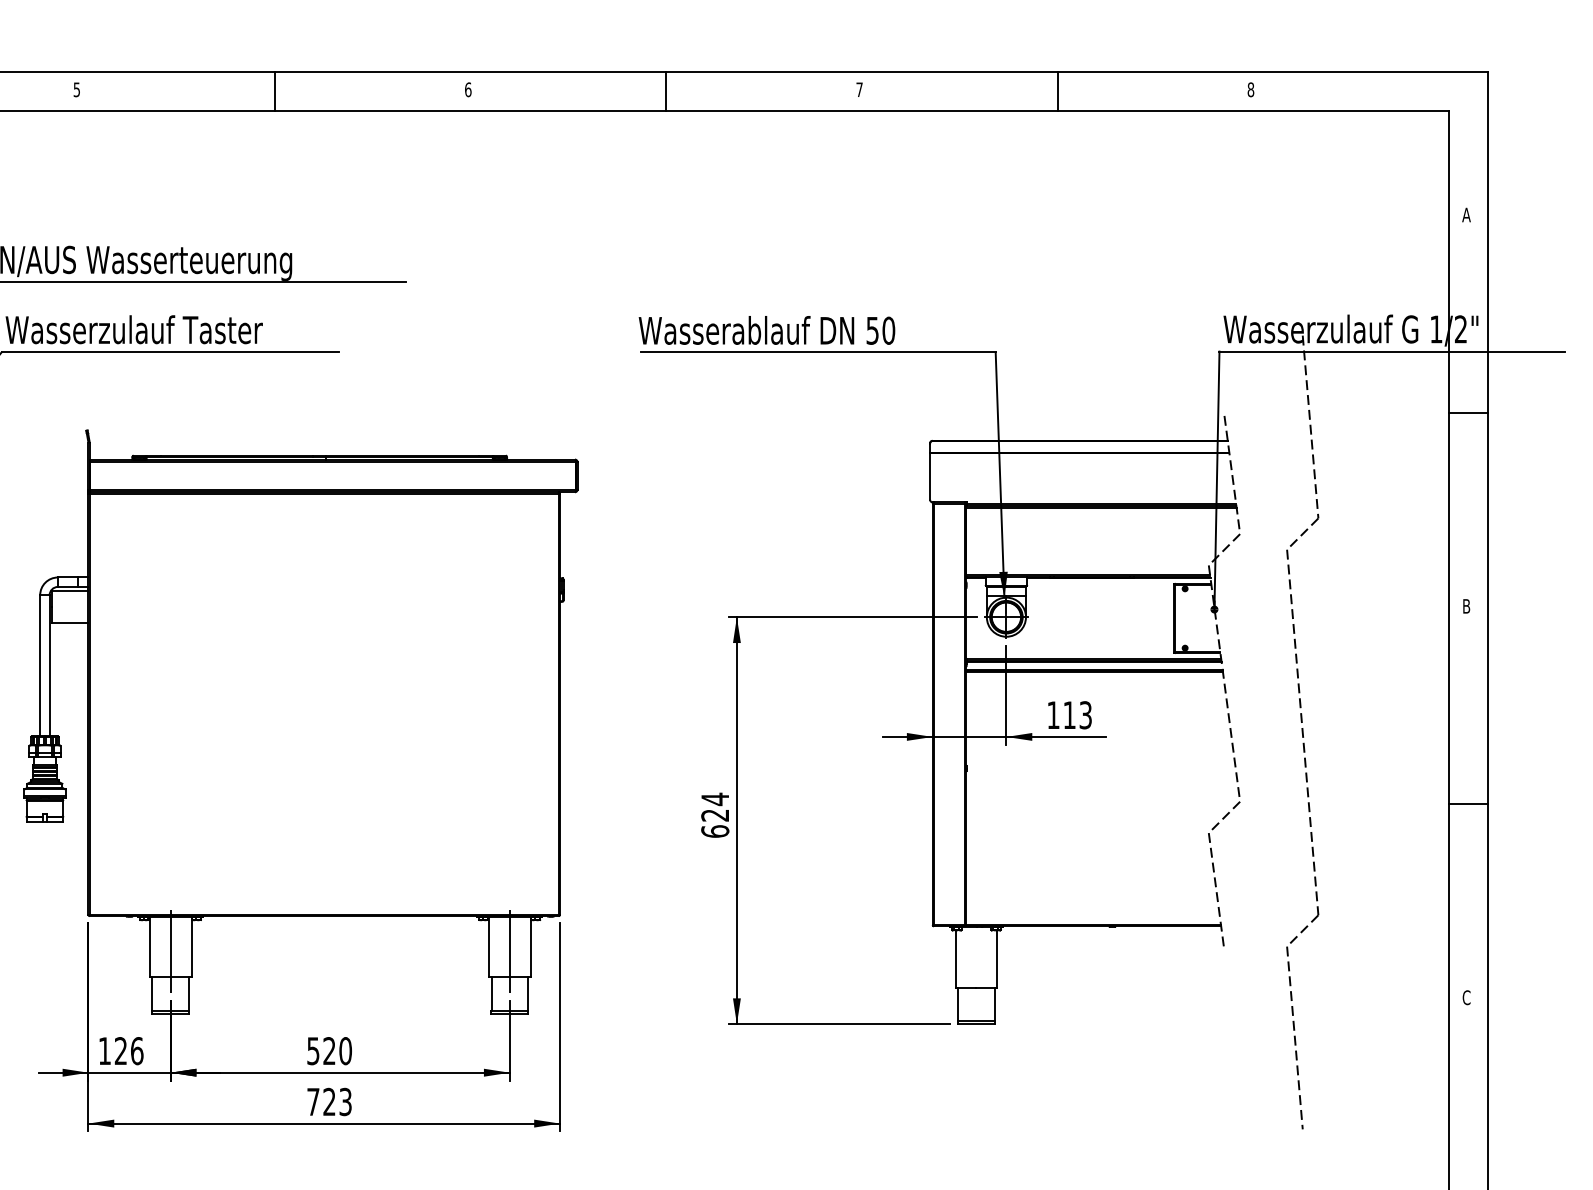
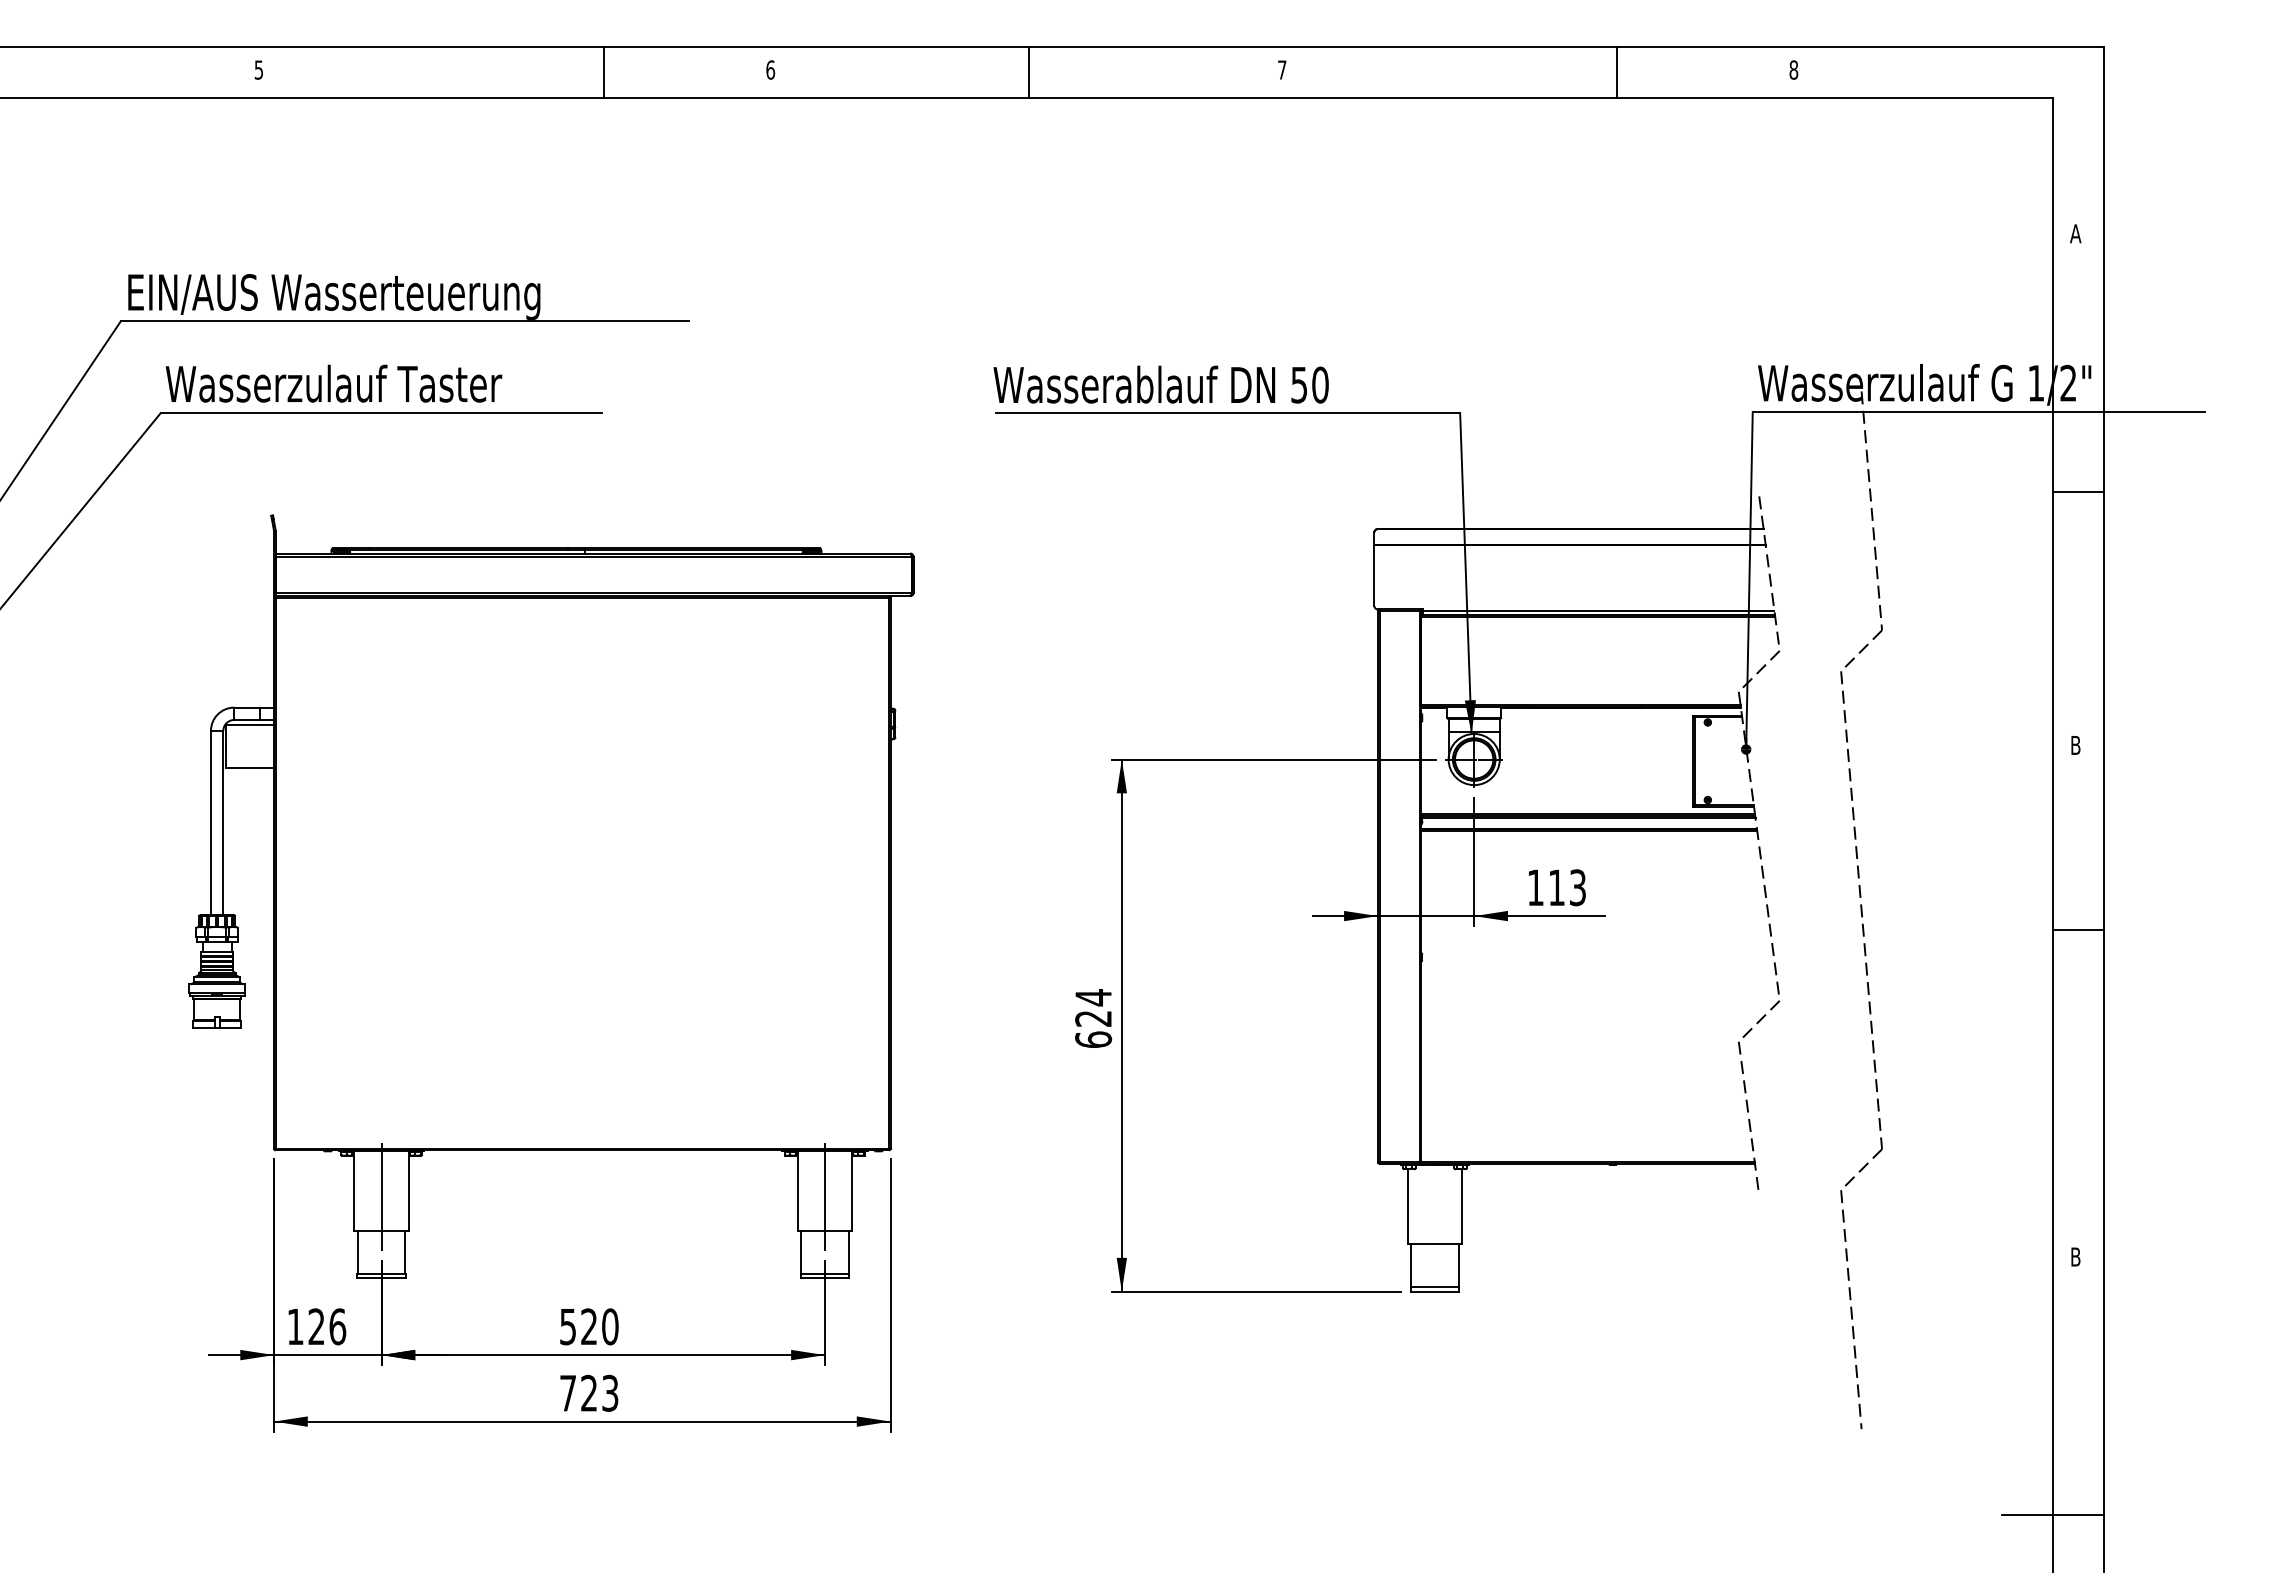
line: (274, 91) -> (603, 72), moved
line: (1057, 91) -> (1617, 72), moved
line: (1467, 803) -> (2077, 929), moved
text: (1466, 997) -> (2075, 1256), C -> B

